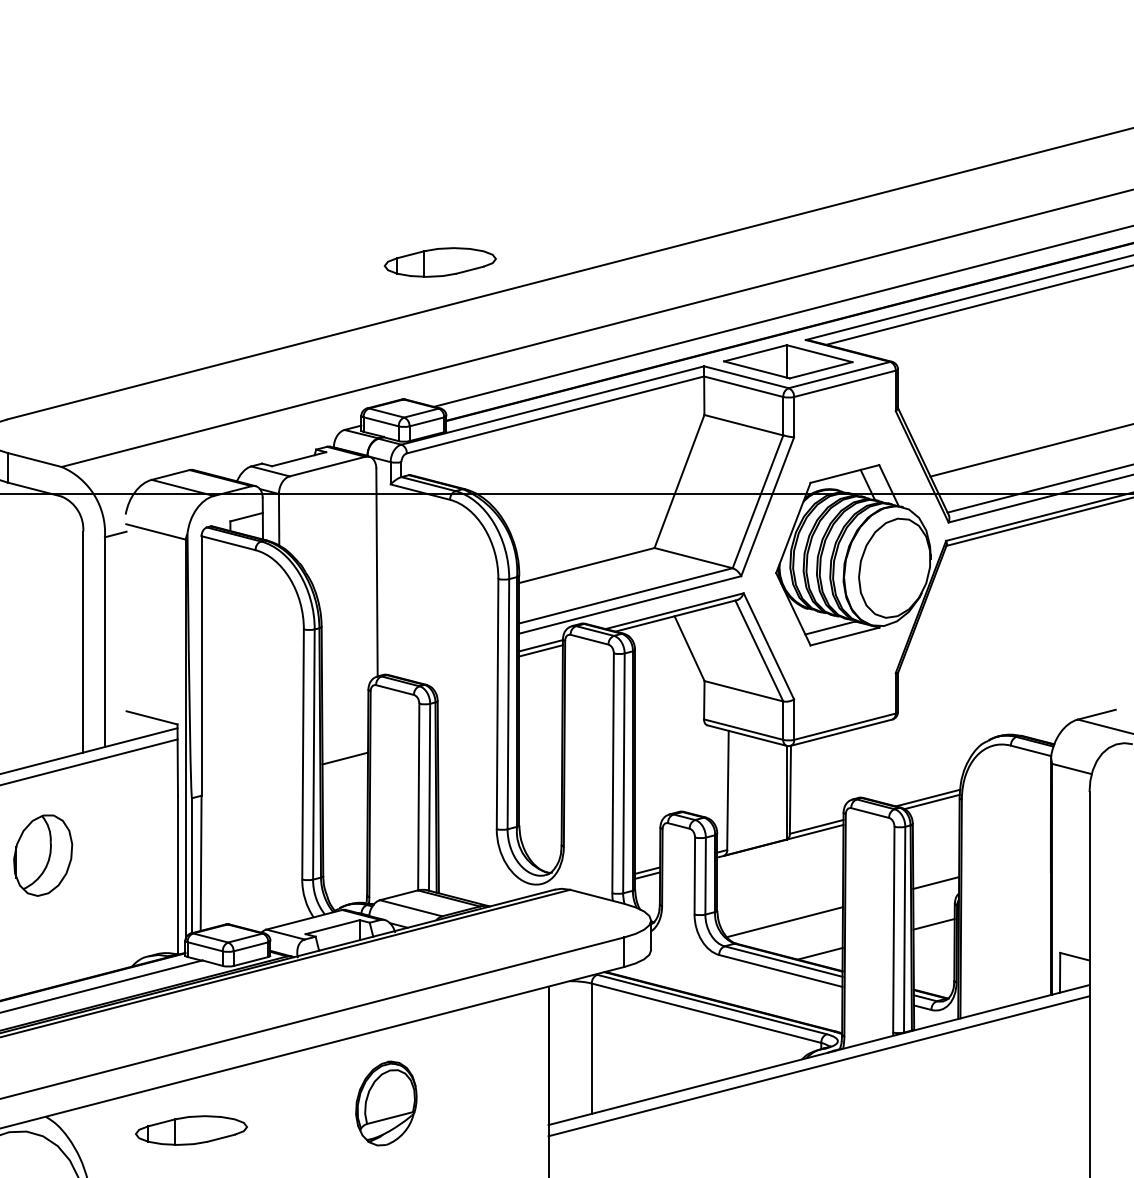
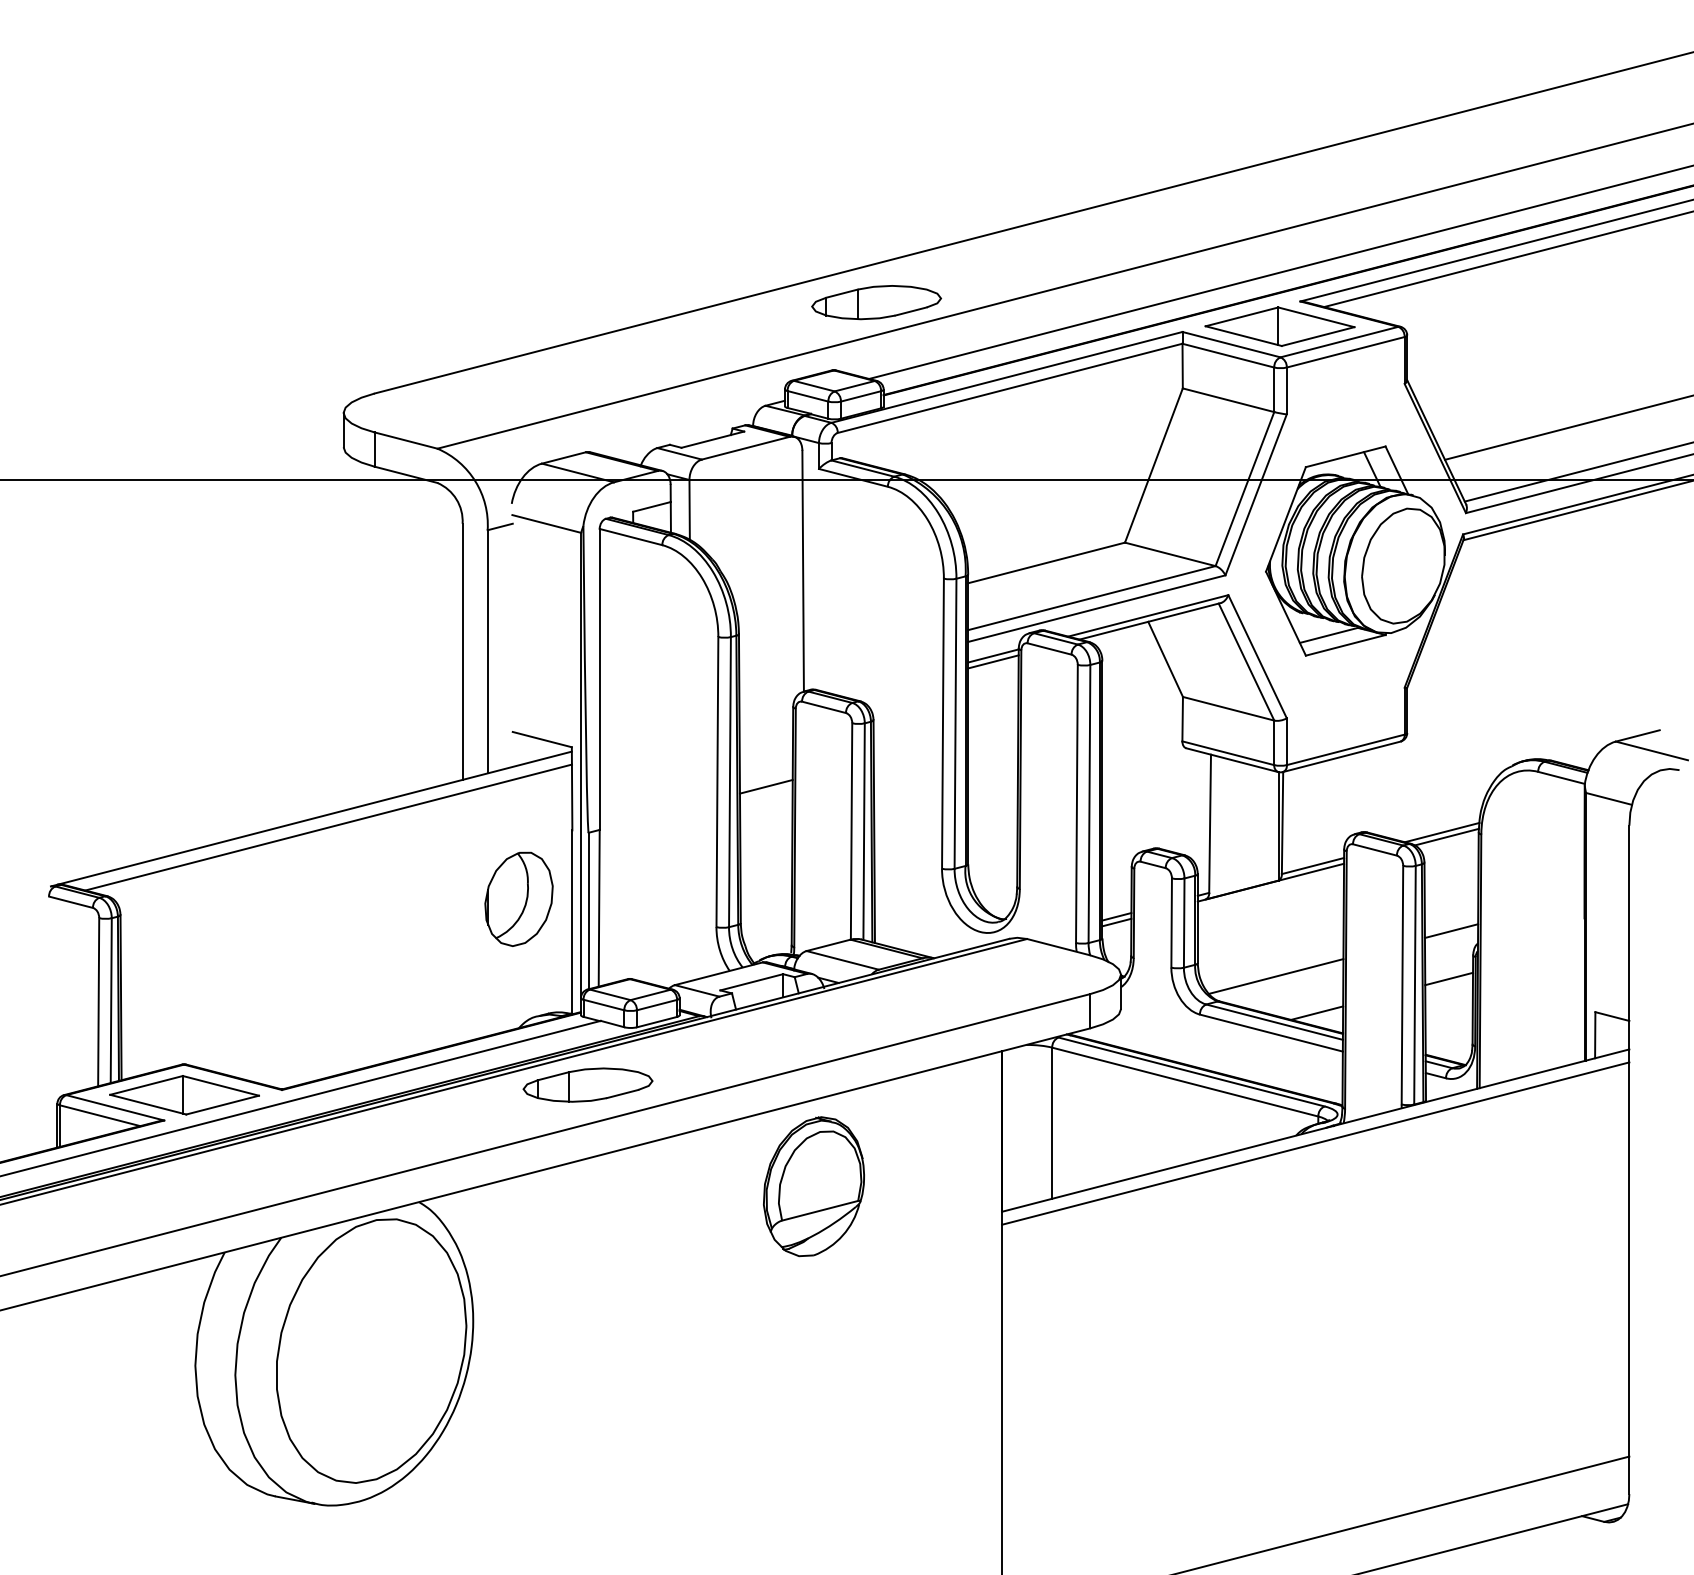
part: (440, 262) -> (876, 302), moved
part: (42, 854) -> (518, 898), moved
part: (385, 1103) -> (813, 1186), size x1.43
part: (191, 1130) -> (587, 1084), moved

